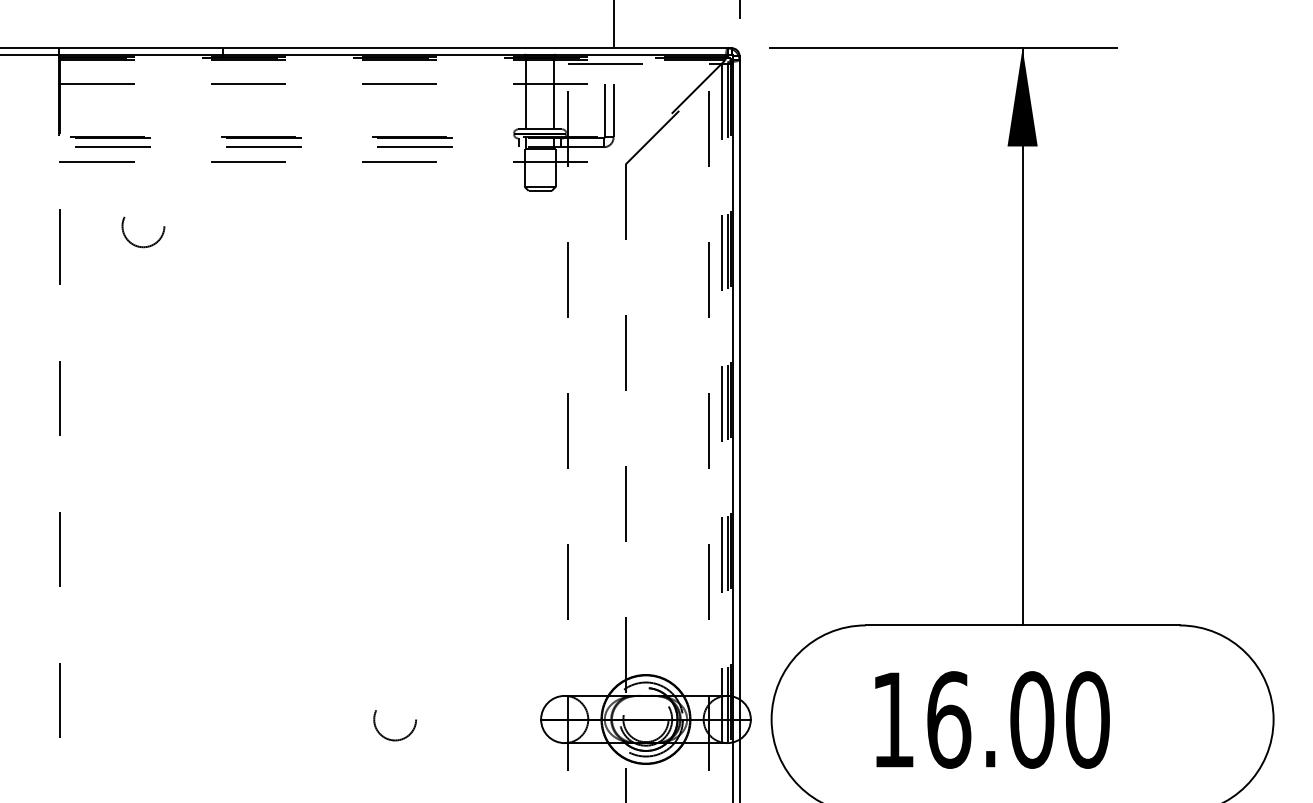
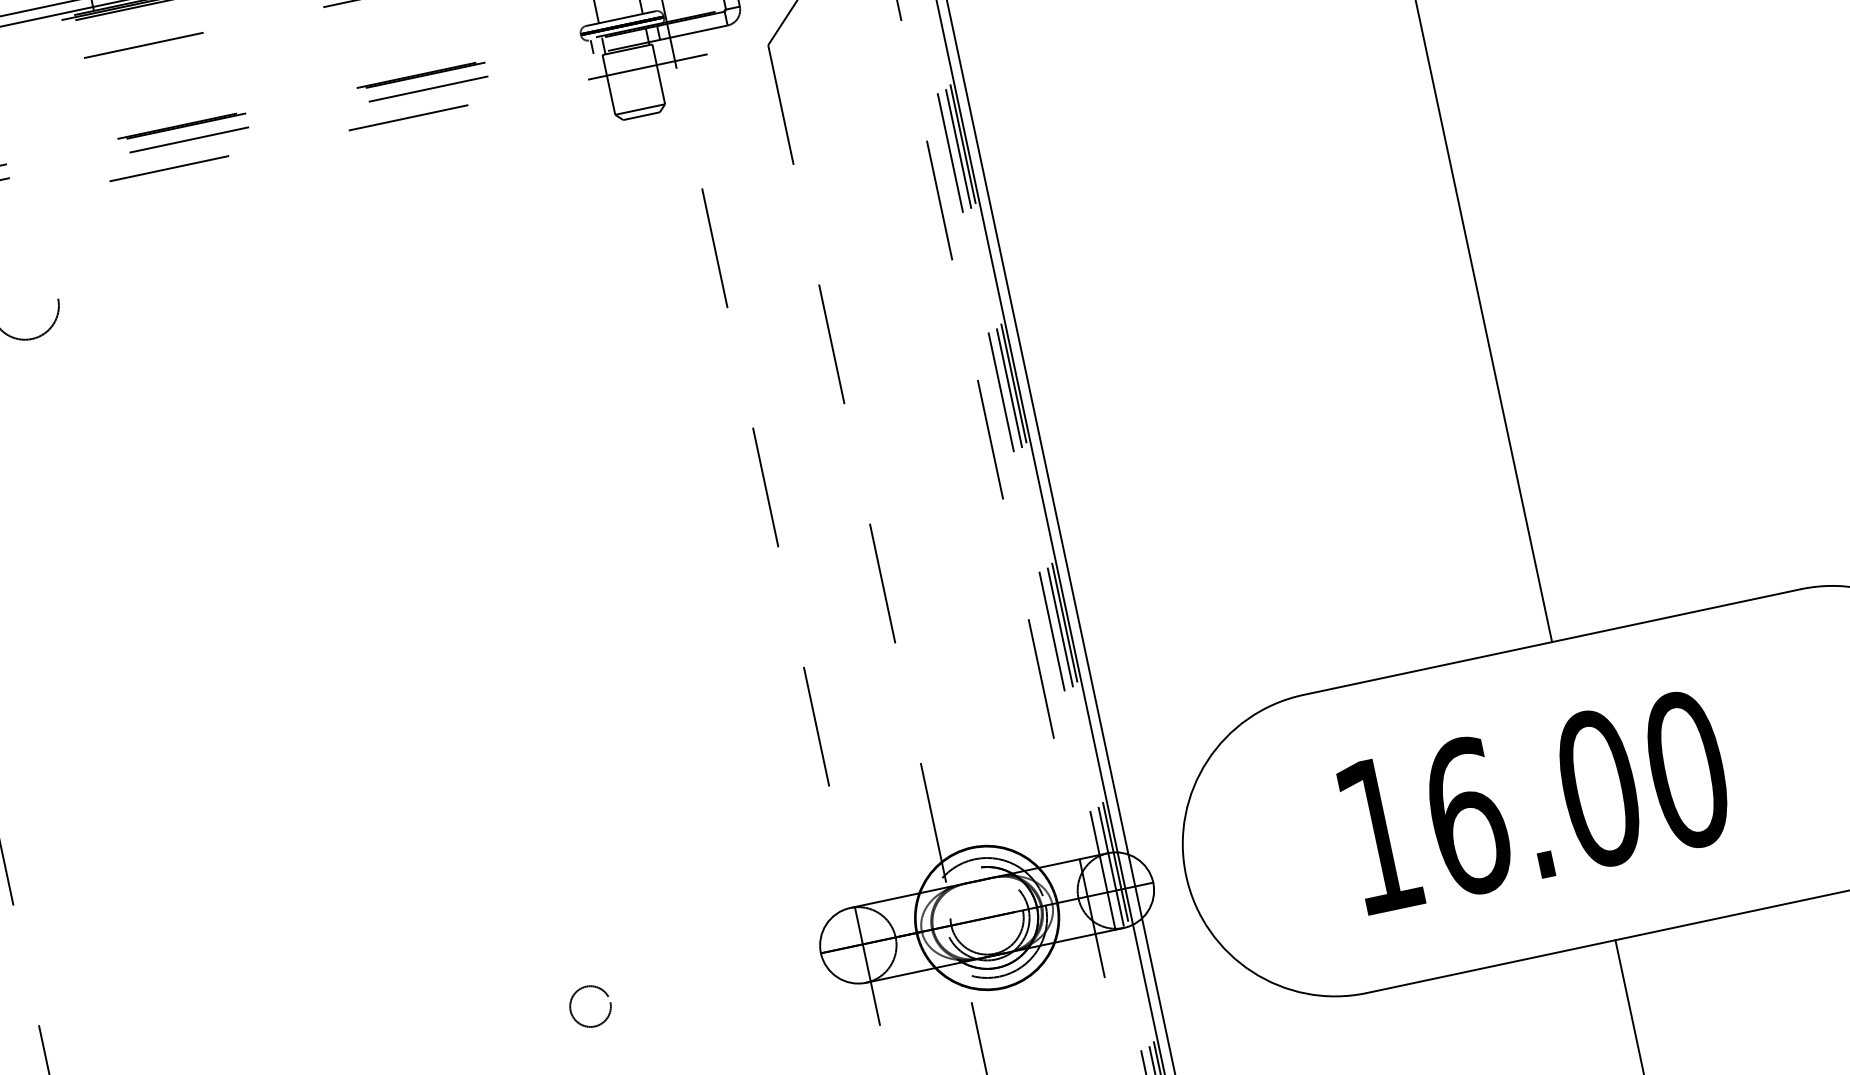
circle: (394, 725) -> (590, 1012), size x0.6

